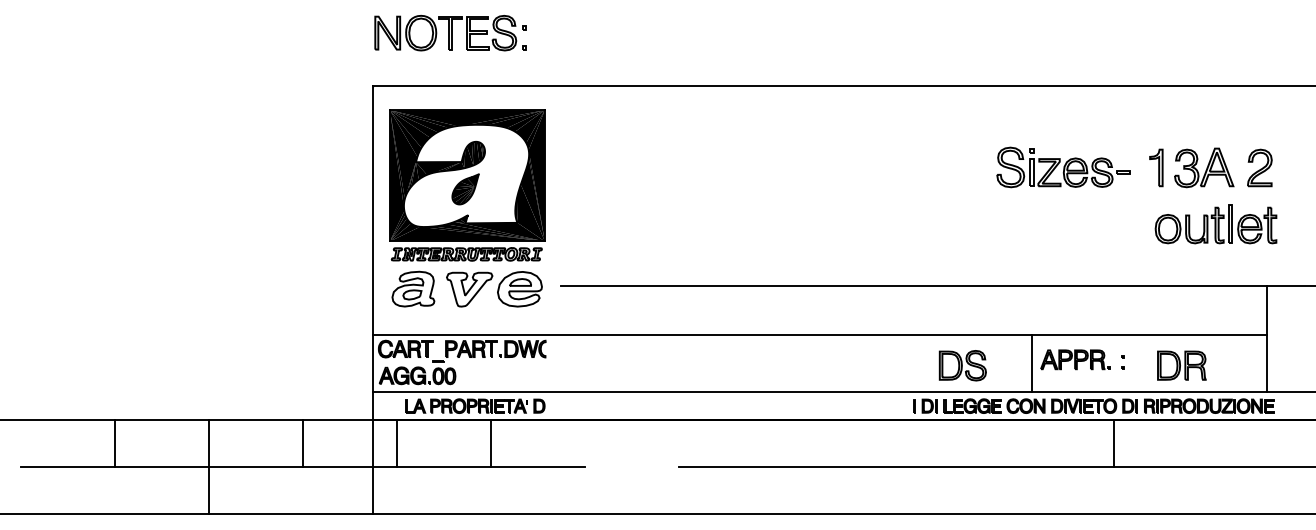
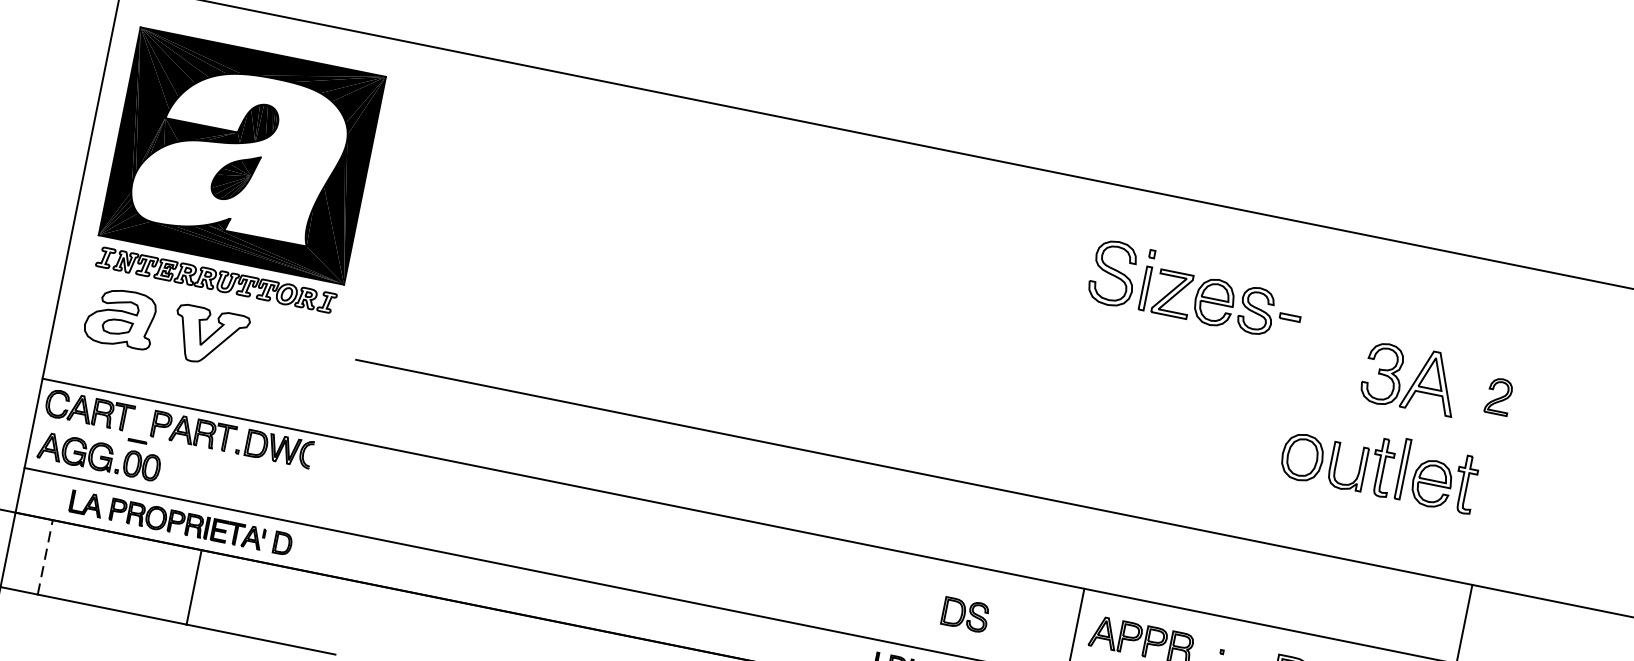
part: (1063, 167) -> (1196, 290), moved
part: (1156, 167) -> (1335, 362), removed
part: (1259, 167) -> (1498, 395), size x0.6
part: (1215, 224) -> (1379, 465), moved
part: (519, 289) -> (288, 352), removed
part: (962, 365) -> (965, 614), size x0.6
line: (396, 443) -> (44, 557), solid -> dashed

